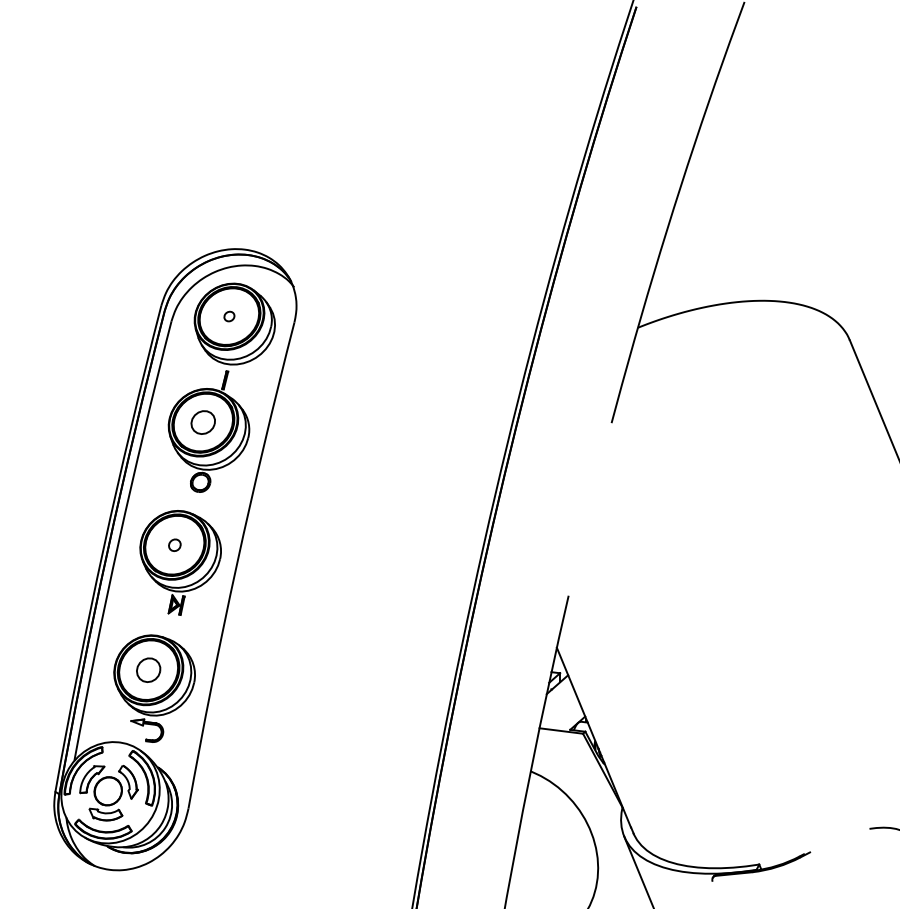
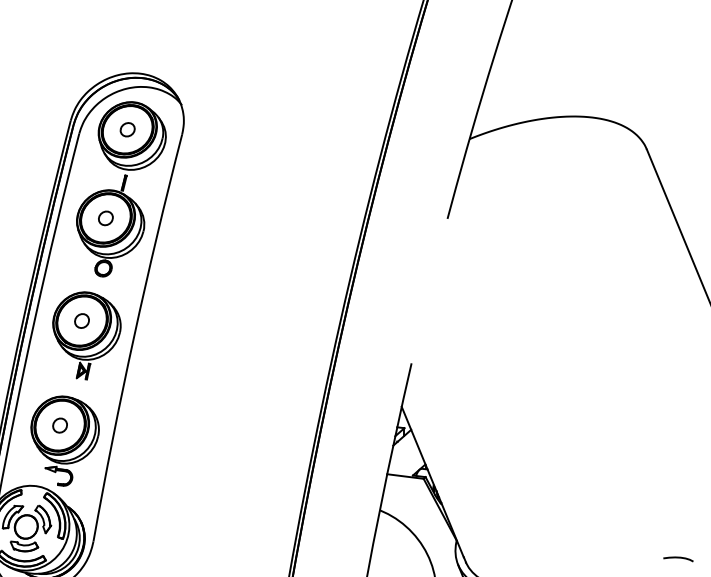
part: (229, 316) -> (127, 129), size x1.67
part: (203, 422) -> (106, 218), size x0.71
part: (174, 545) -> (81, 321), size x1.43
part: (148, 669) -> (60, 425), size x0.71

